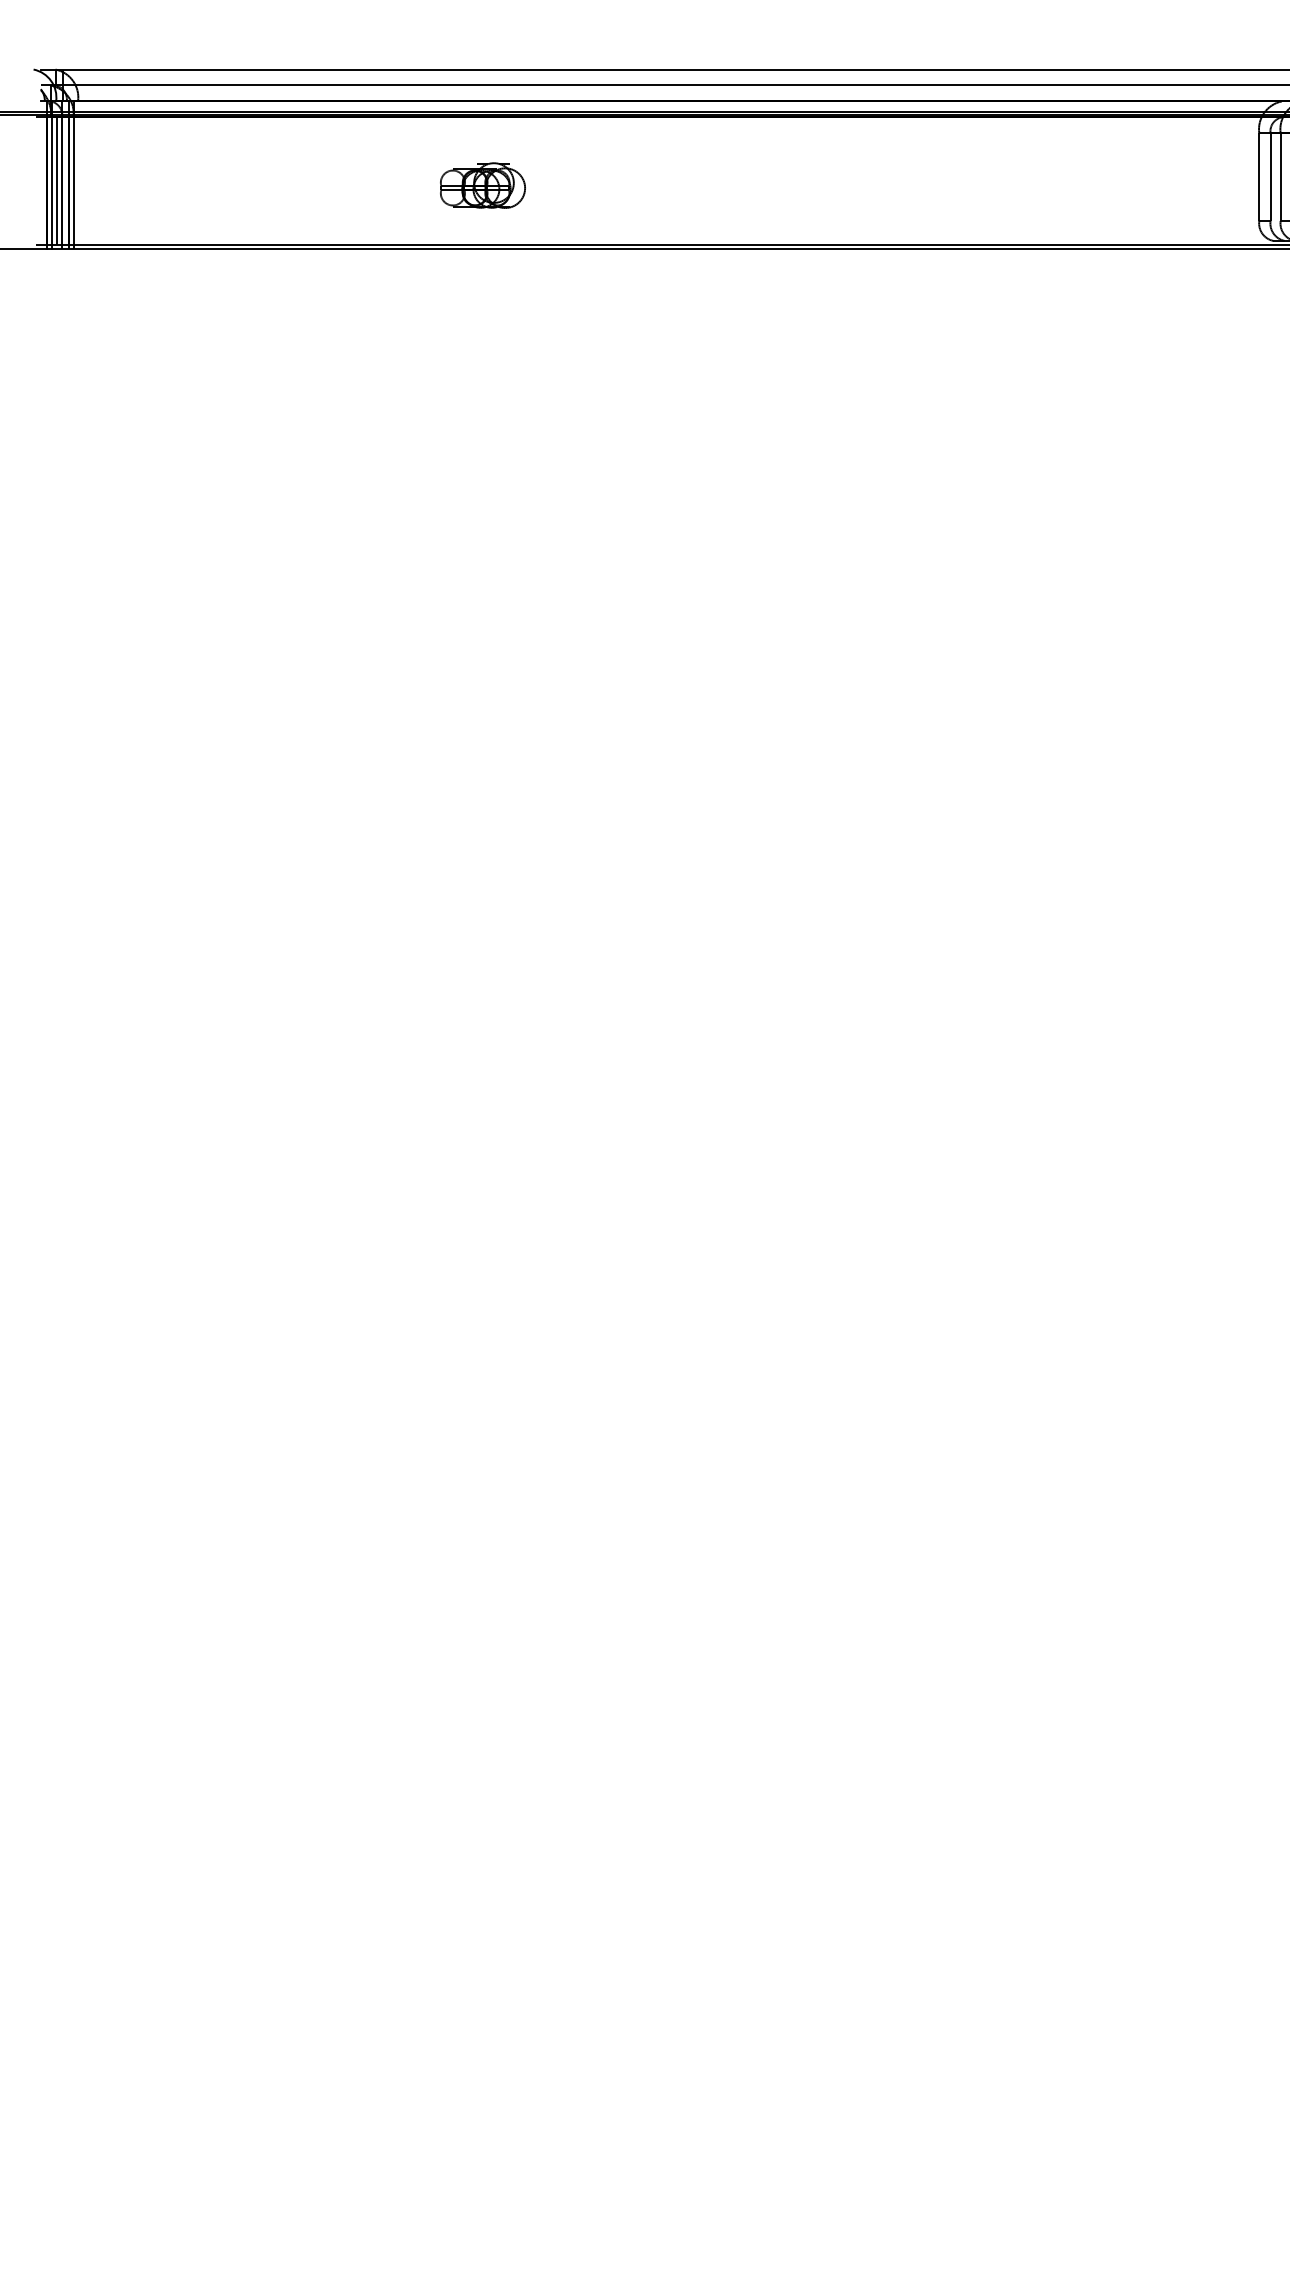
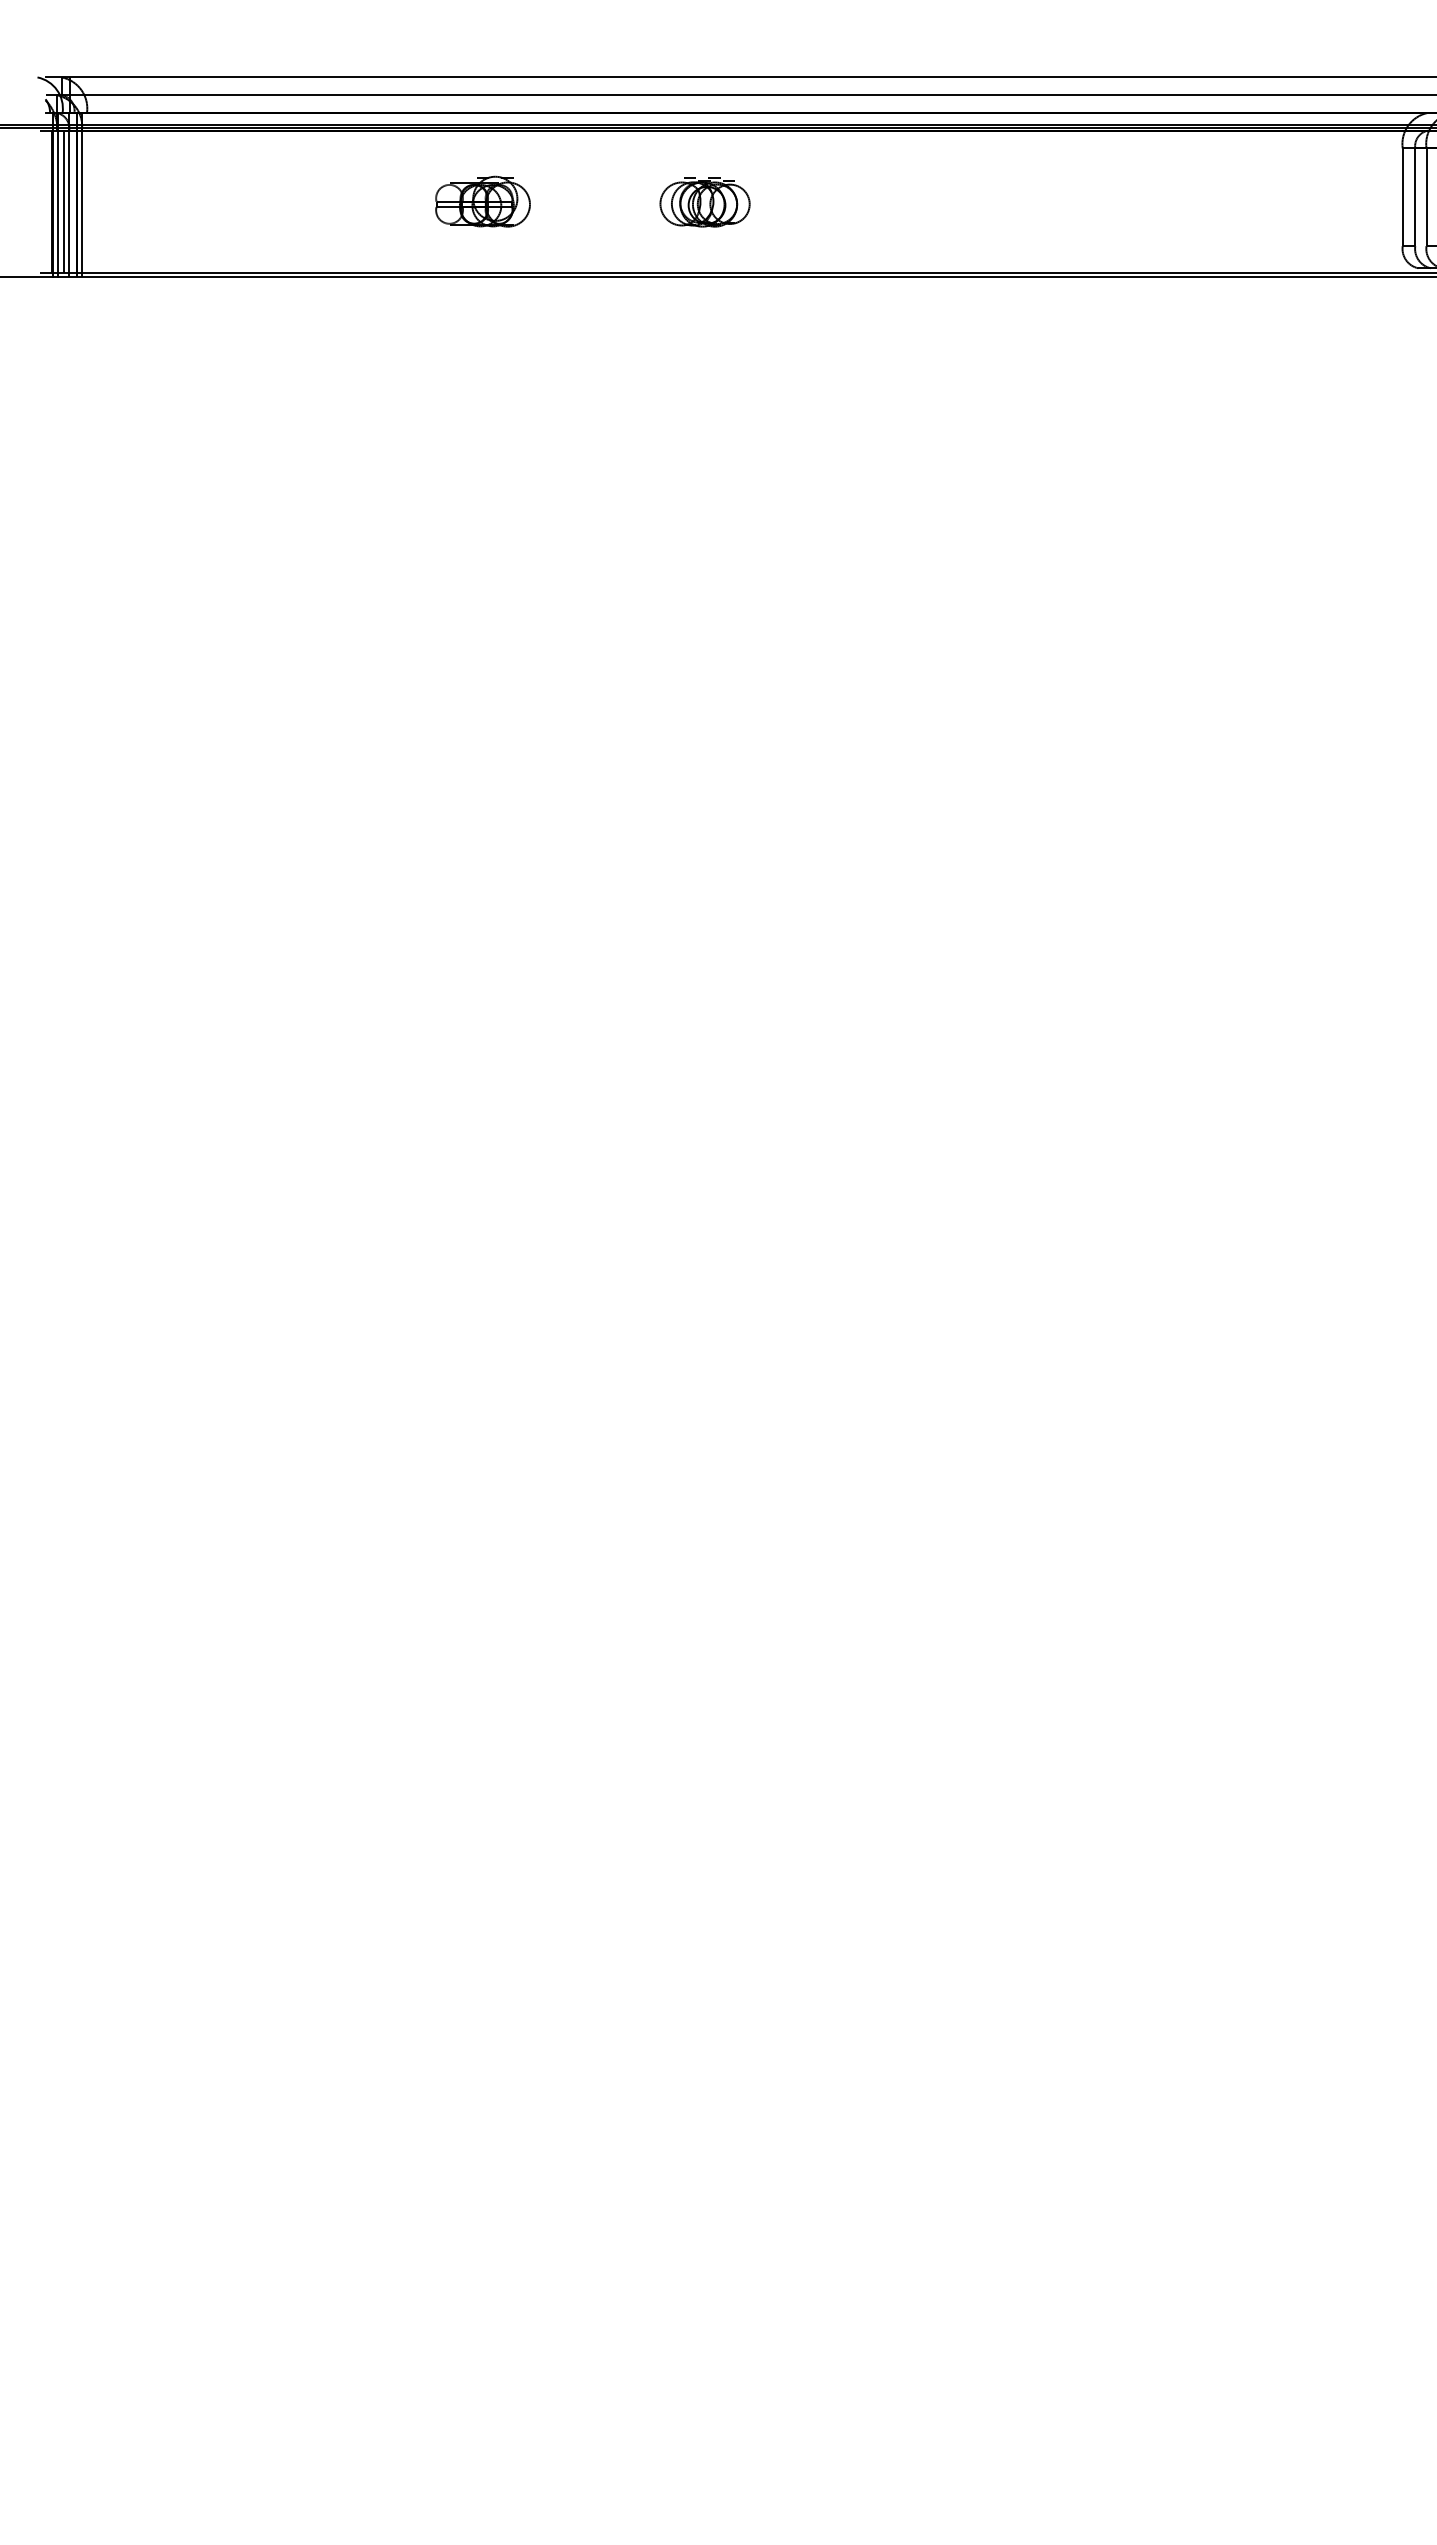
part: (632, 181) -> (704, 202), added
part: (482, 185) -> (482, 201), moved

